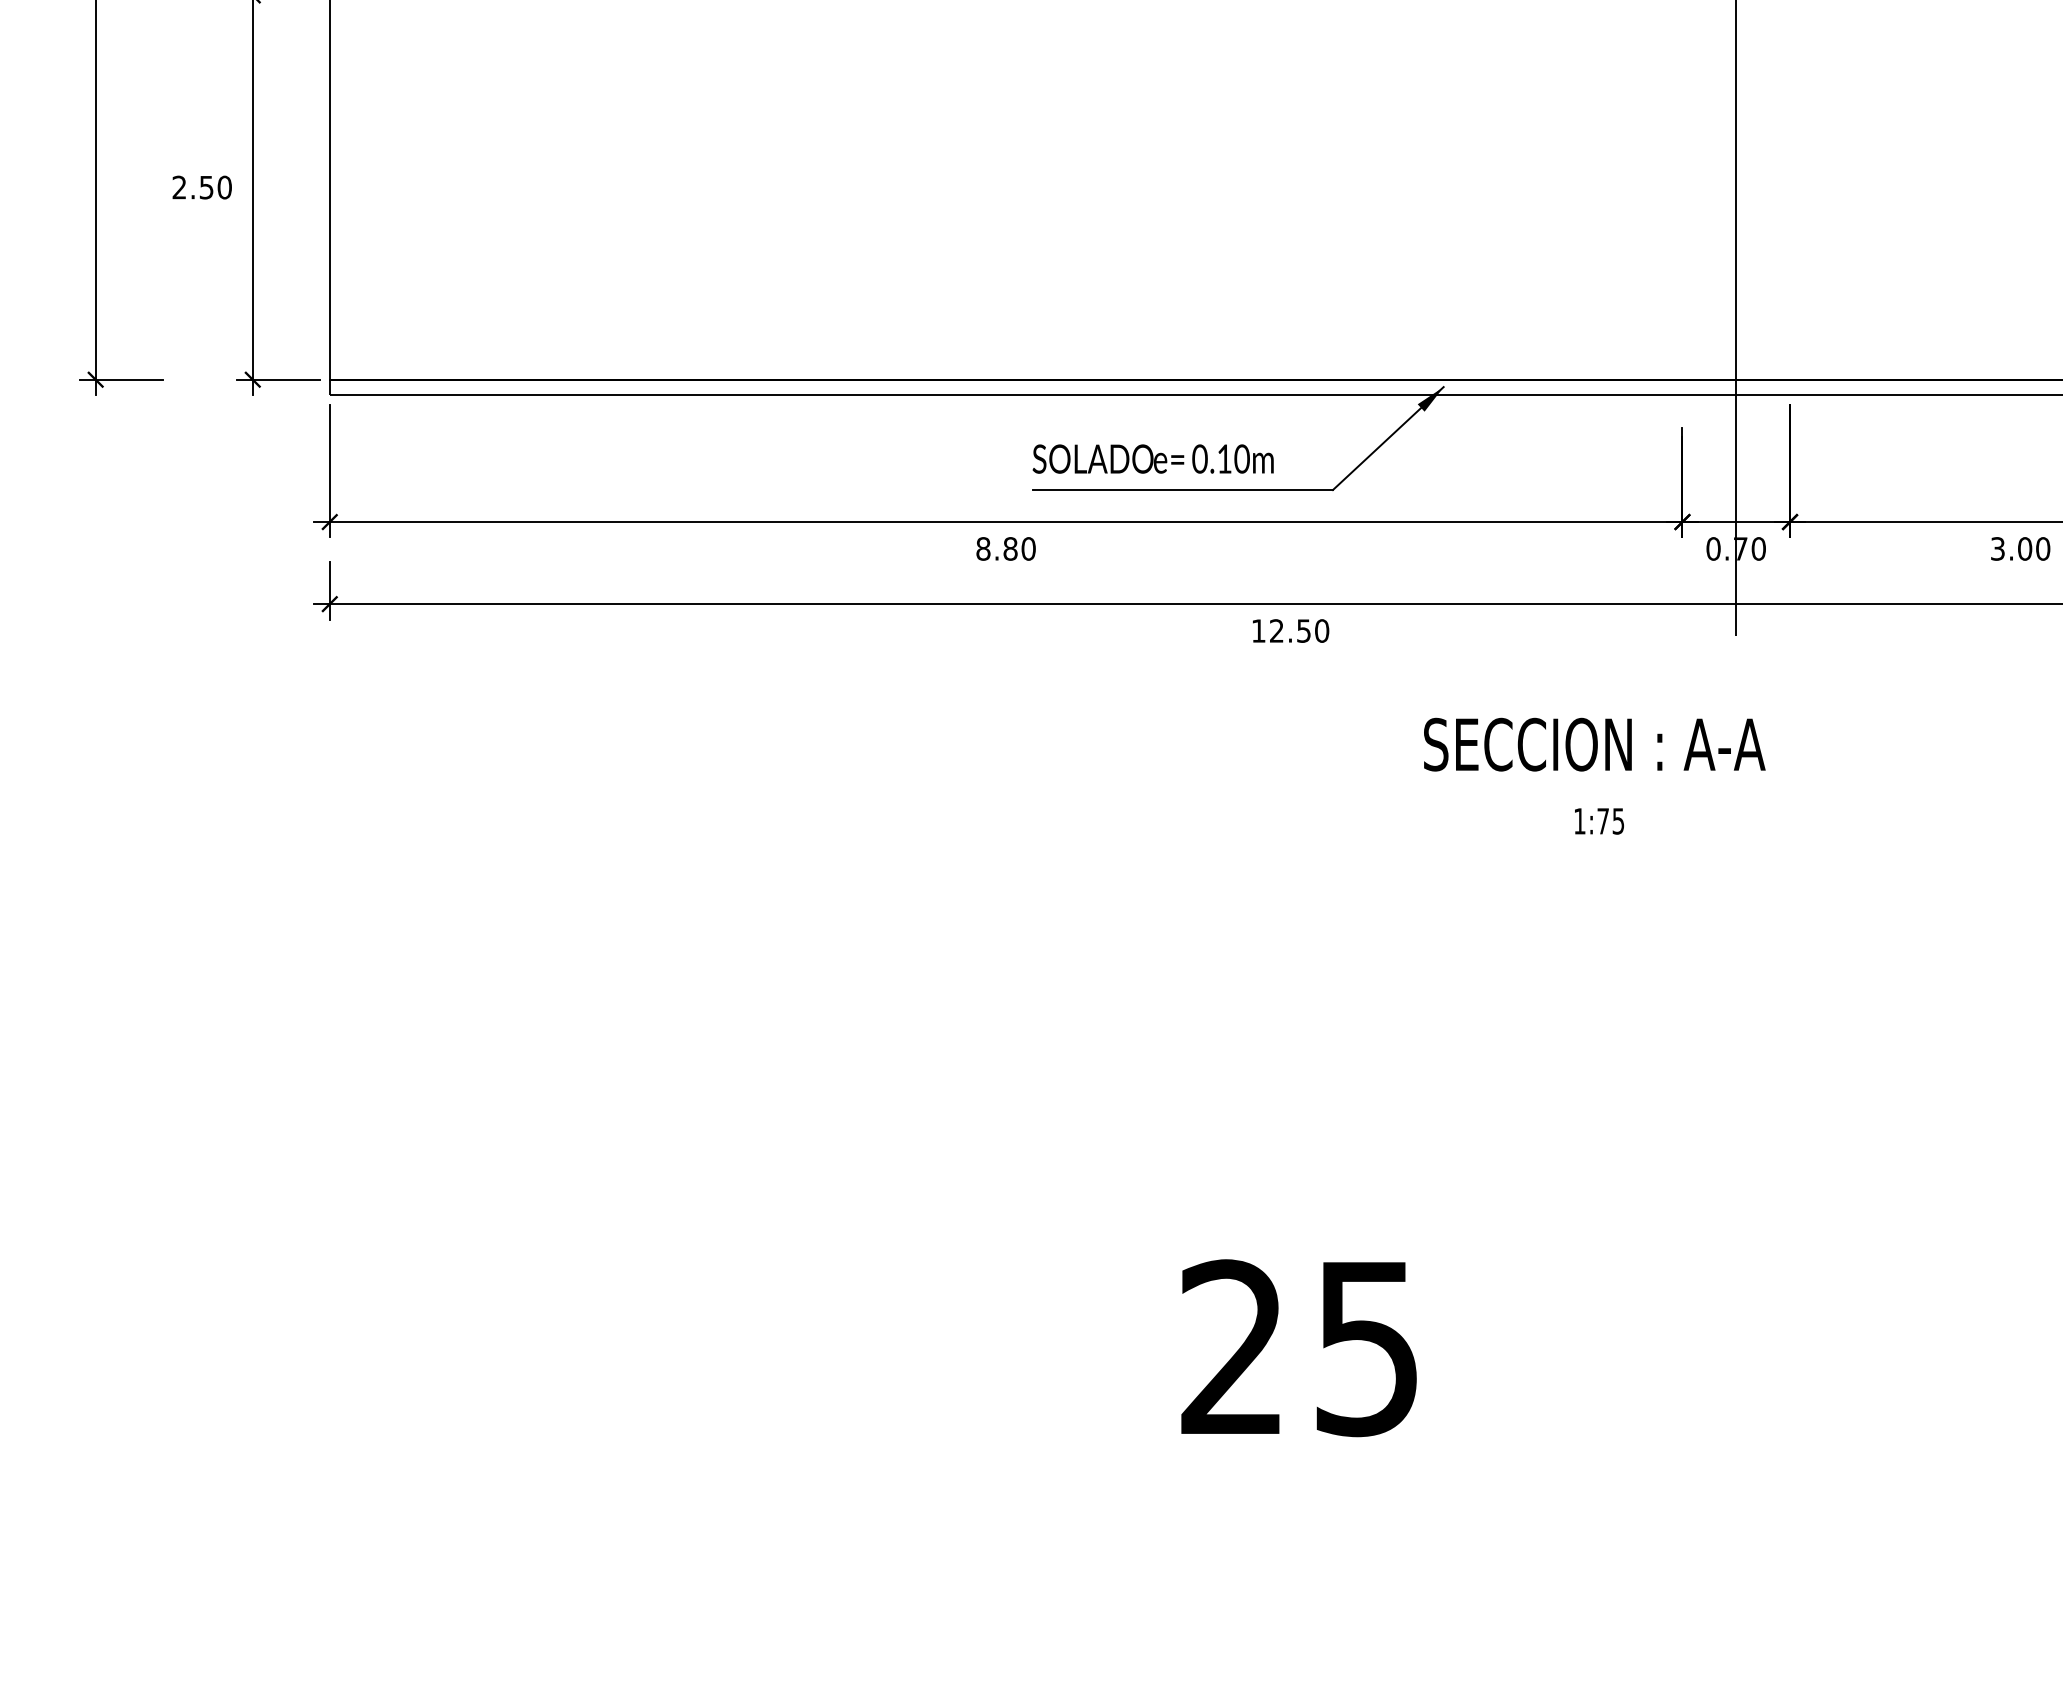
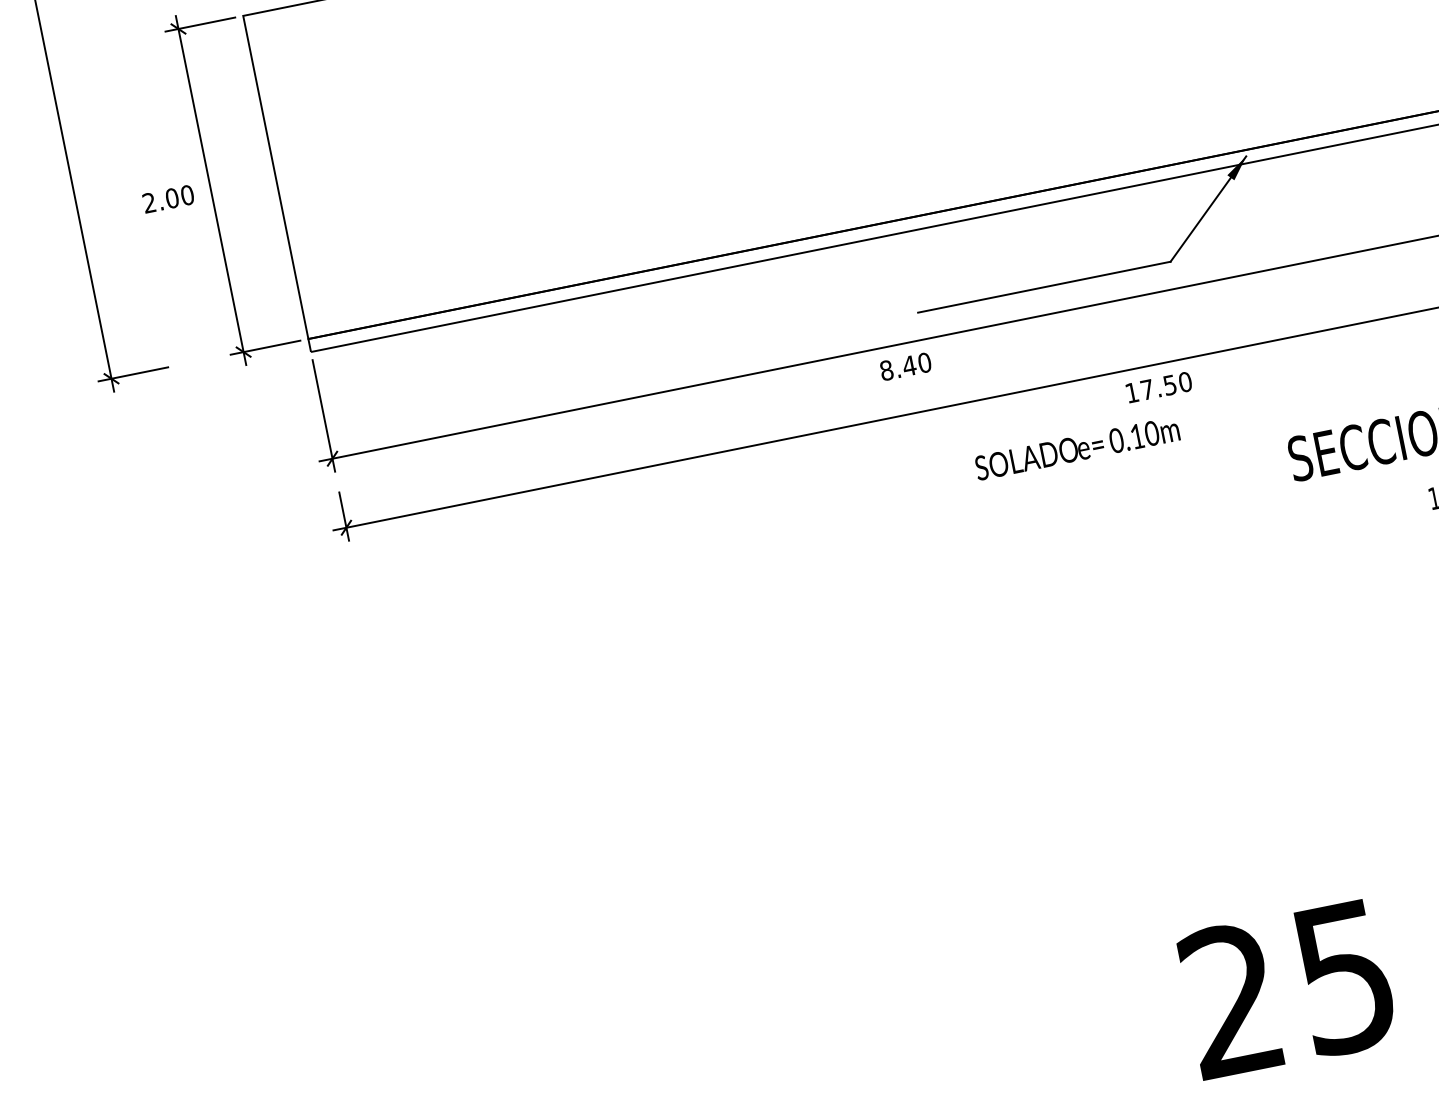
text: (206, 187) -> (172, 198), 2.50 -> 2.00
text: (1152, 458) -> (1076, 448), moved
text: (1010, 548) -> (909, 365), 8.80 -> 8.40
text: (1276, 630) -> (1146, 389), 12.50 -> 17.50

